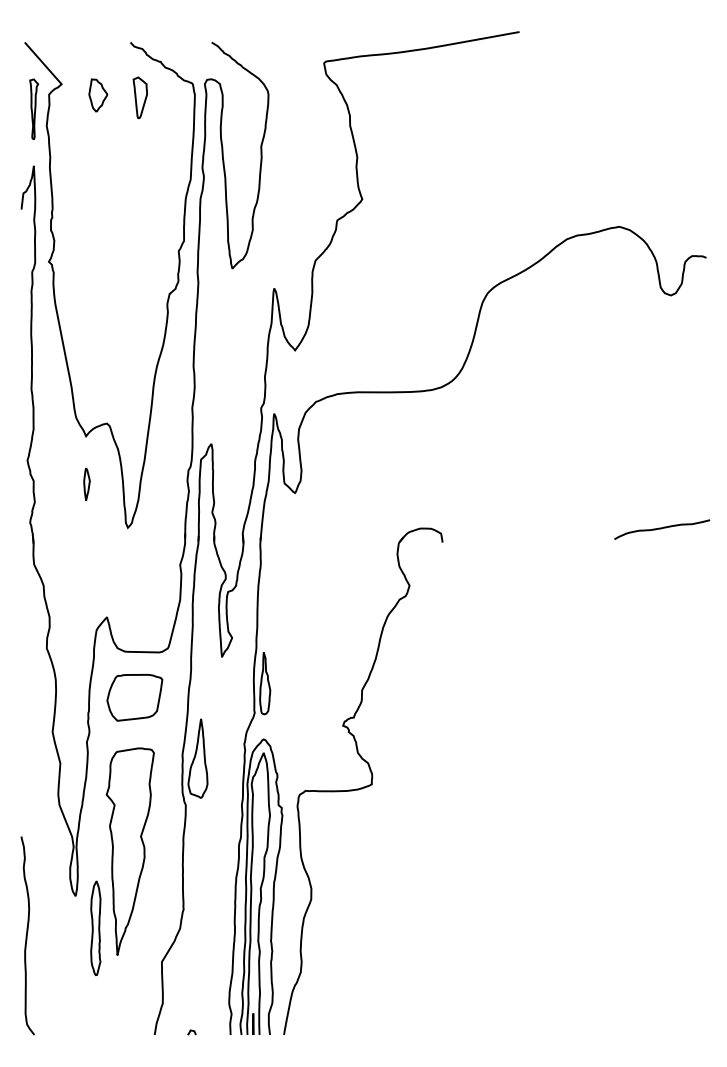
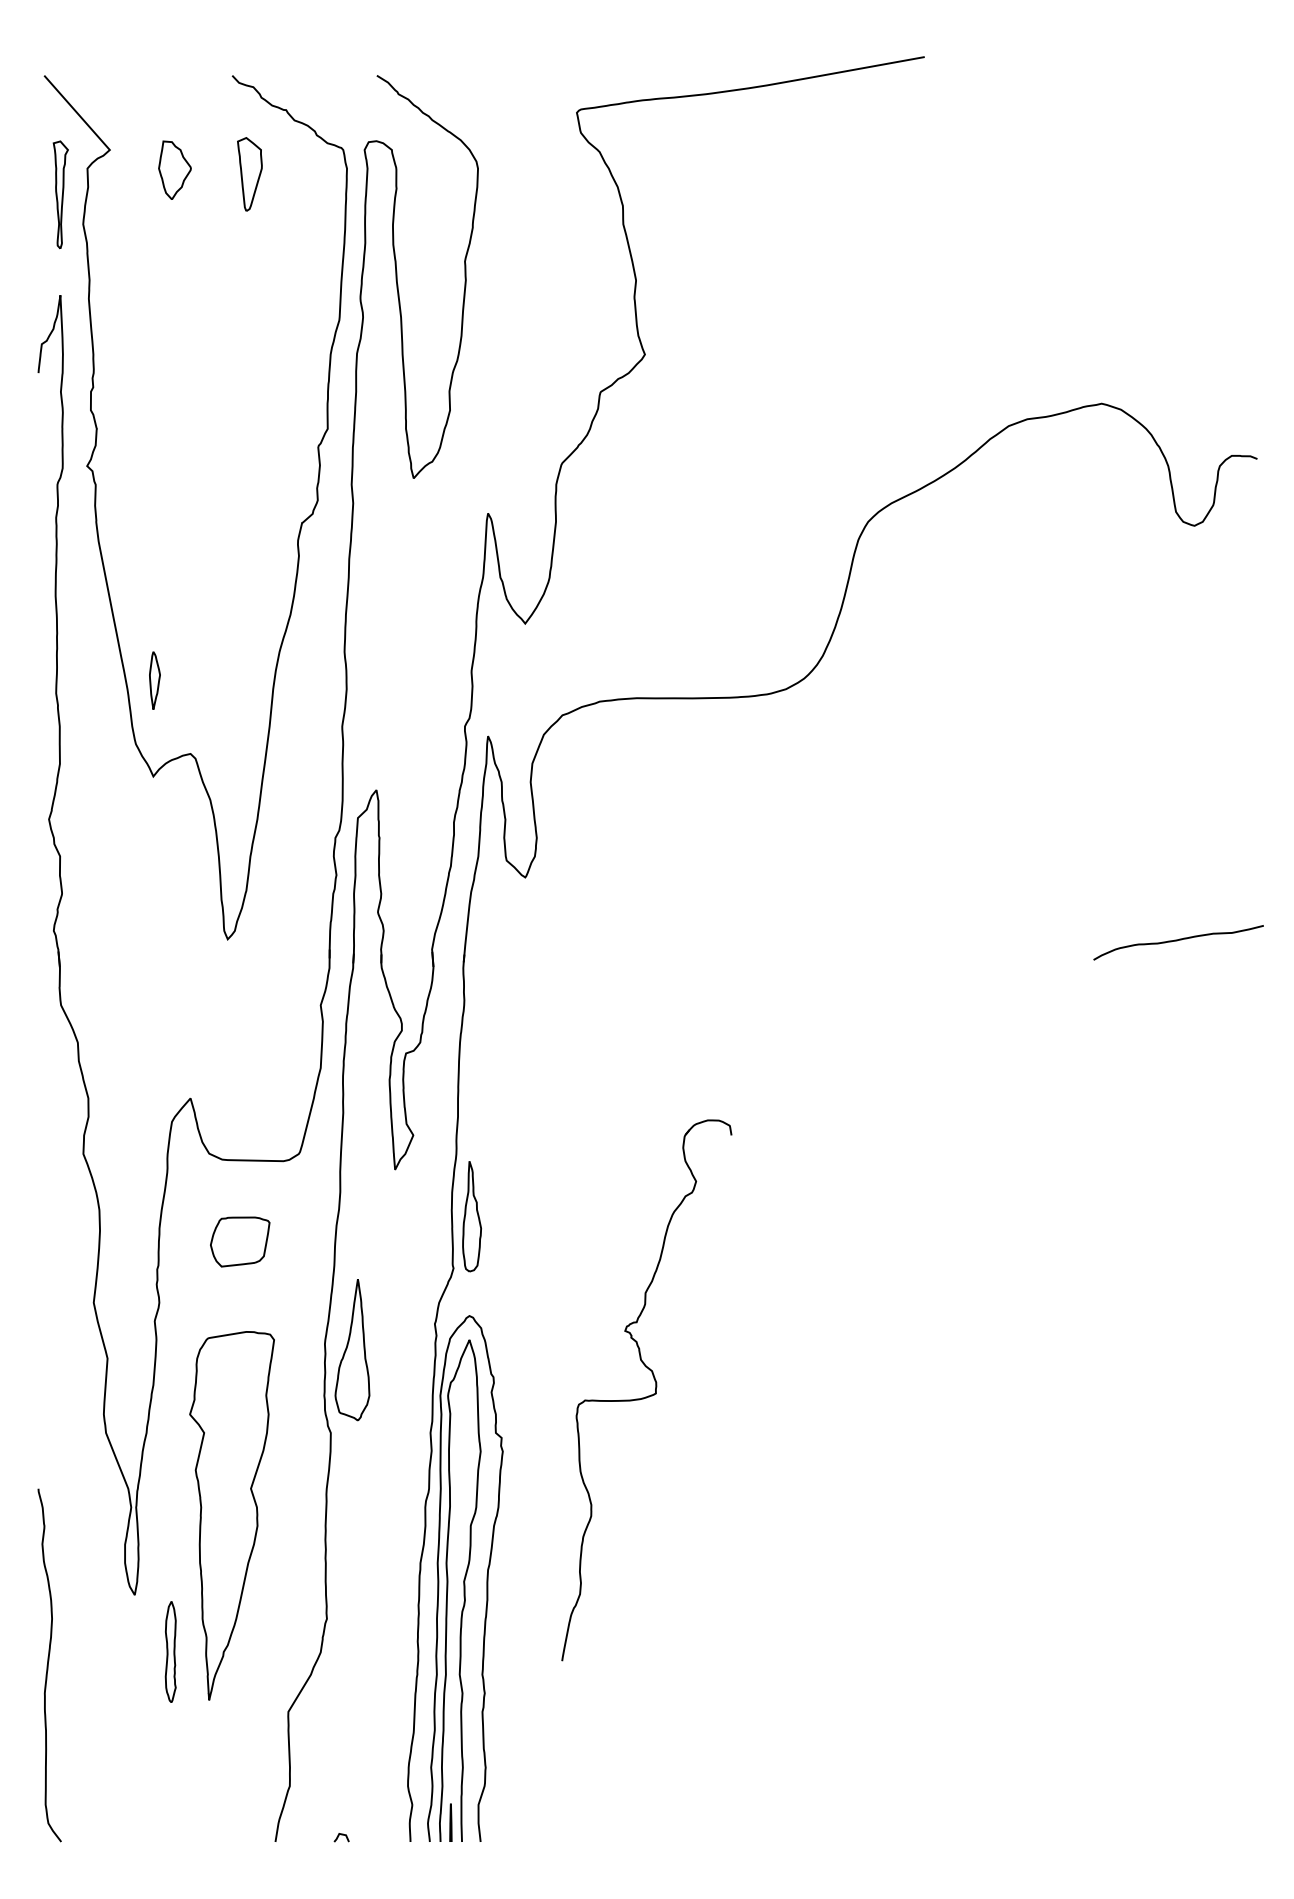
part: (86, 483) -> (154, 679), moved
part: (134, 697) -> (239, 1241), size x0.6
part: (363, 780) -> (647, 1389), size x0.6
part: (95, 927) -> (170, 1650), size x0.6

